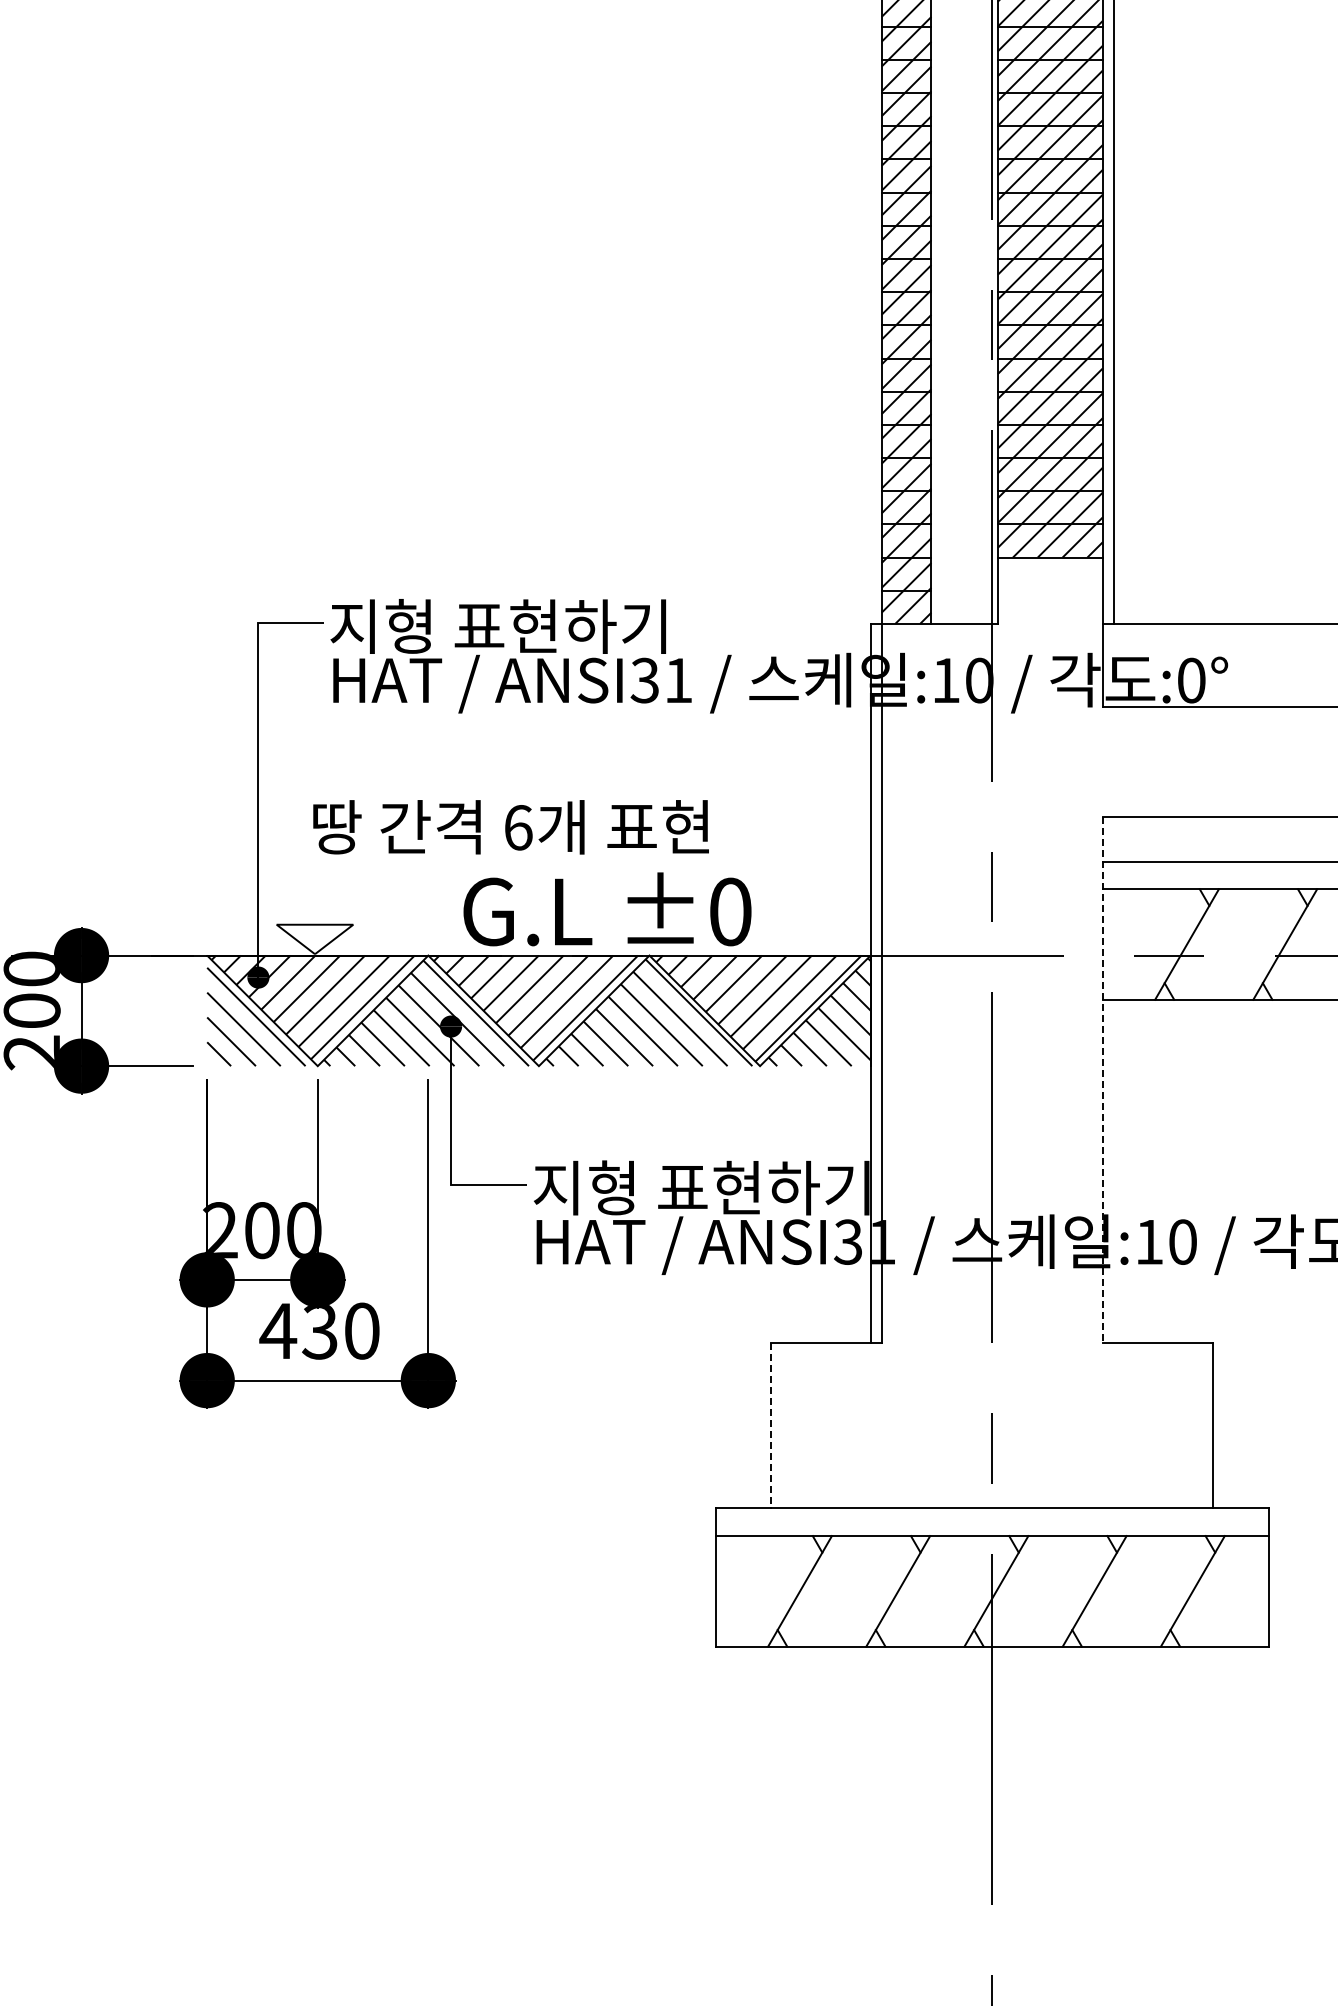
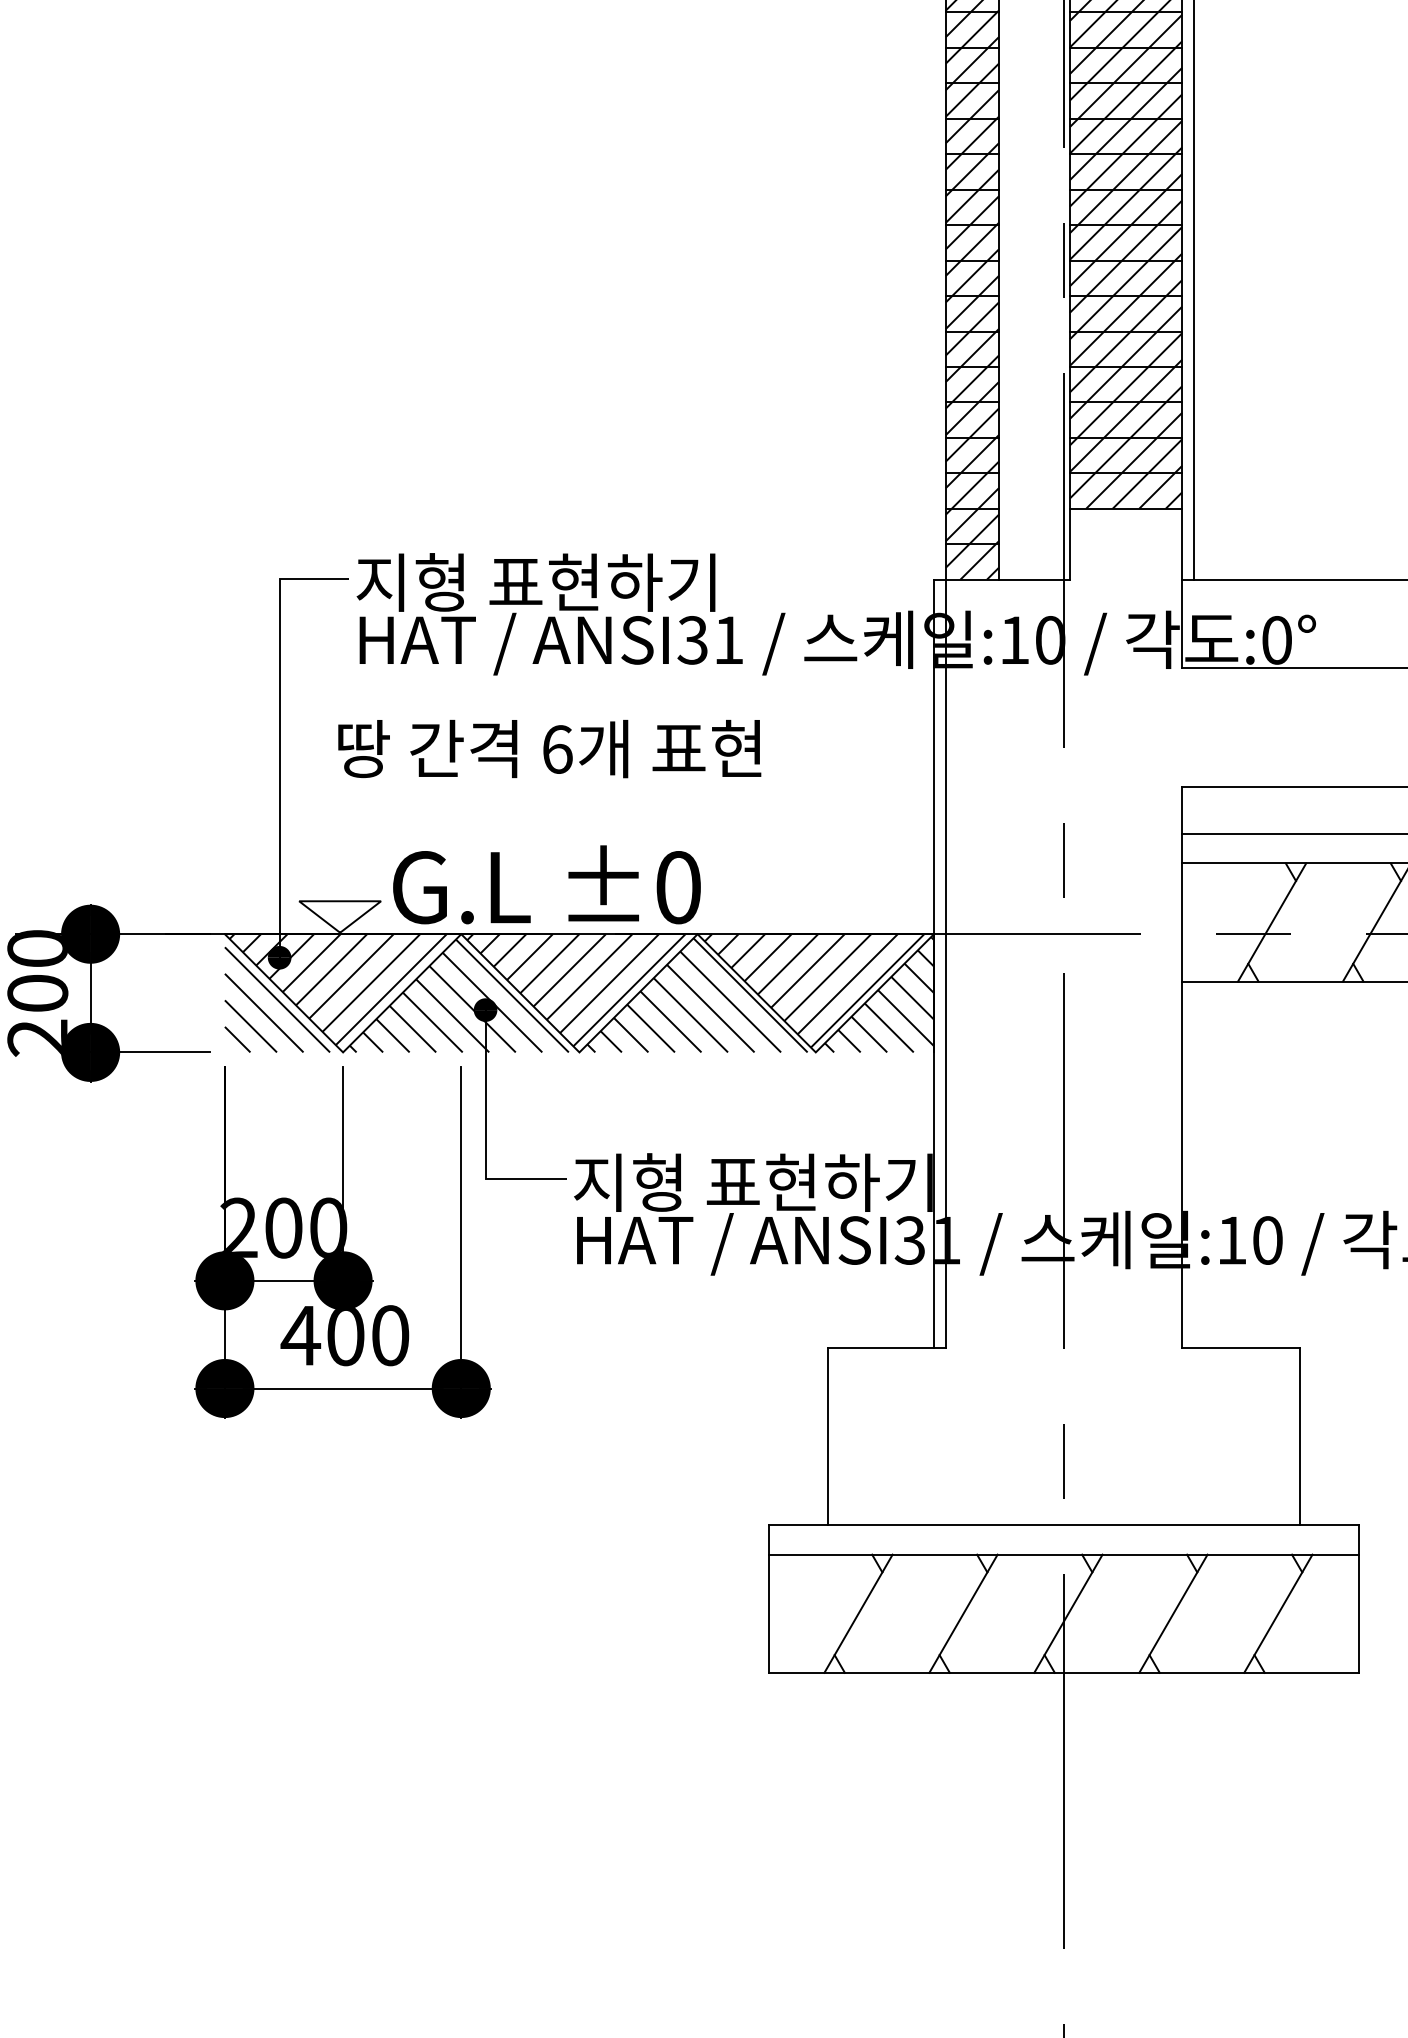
text: (510, 827) -> (549, 749), moved
text: (607, 909) -> (546, 884), moved
line: (1102, 1079) -> (1181, 1066), dashed -> solid
text: (319, 1332) -> (344, 1337), 430 -> 400
line: (771, 1425) -> (828, 1436), dashed -> solid

